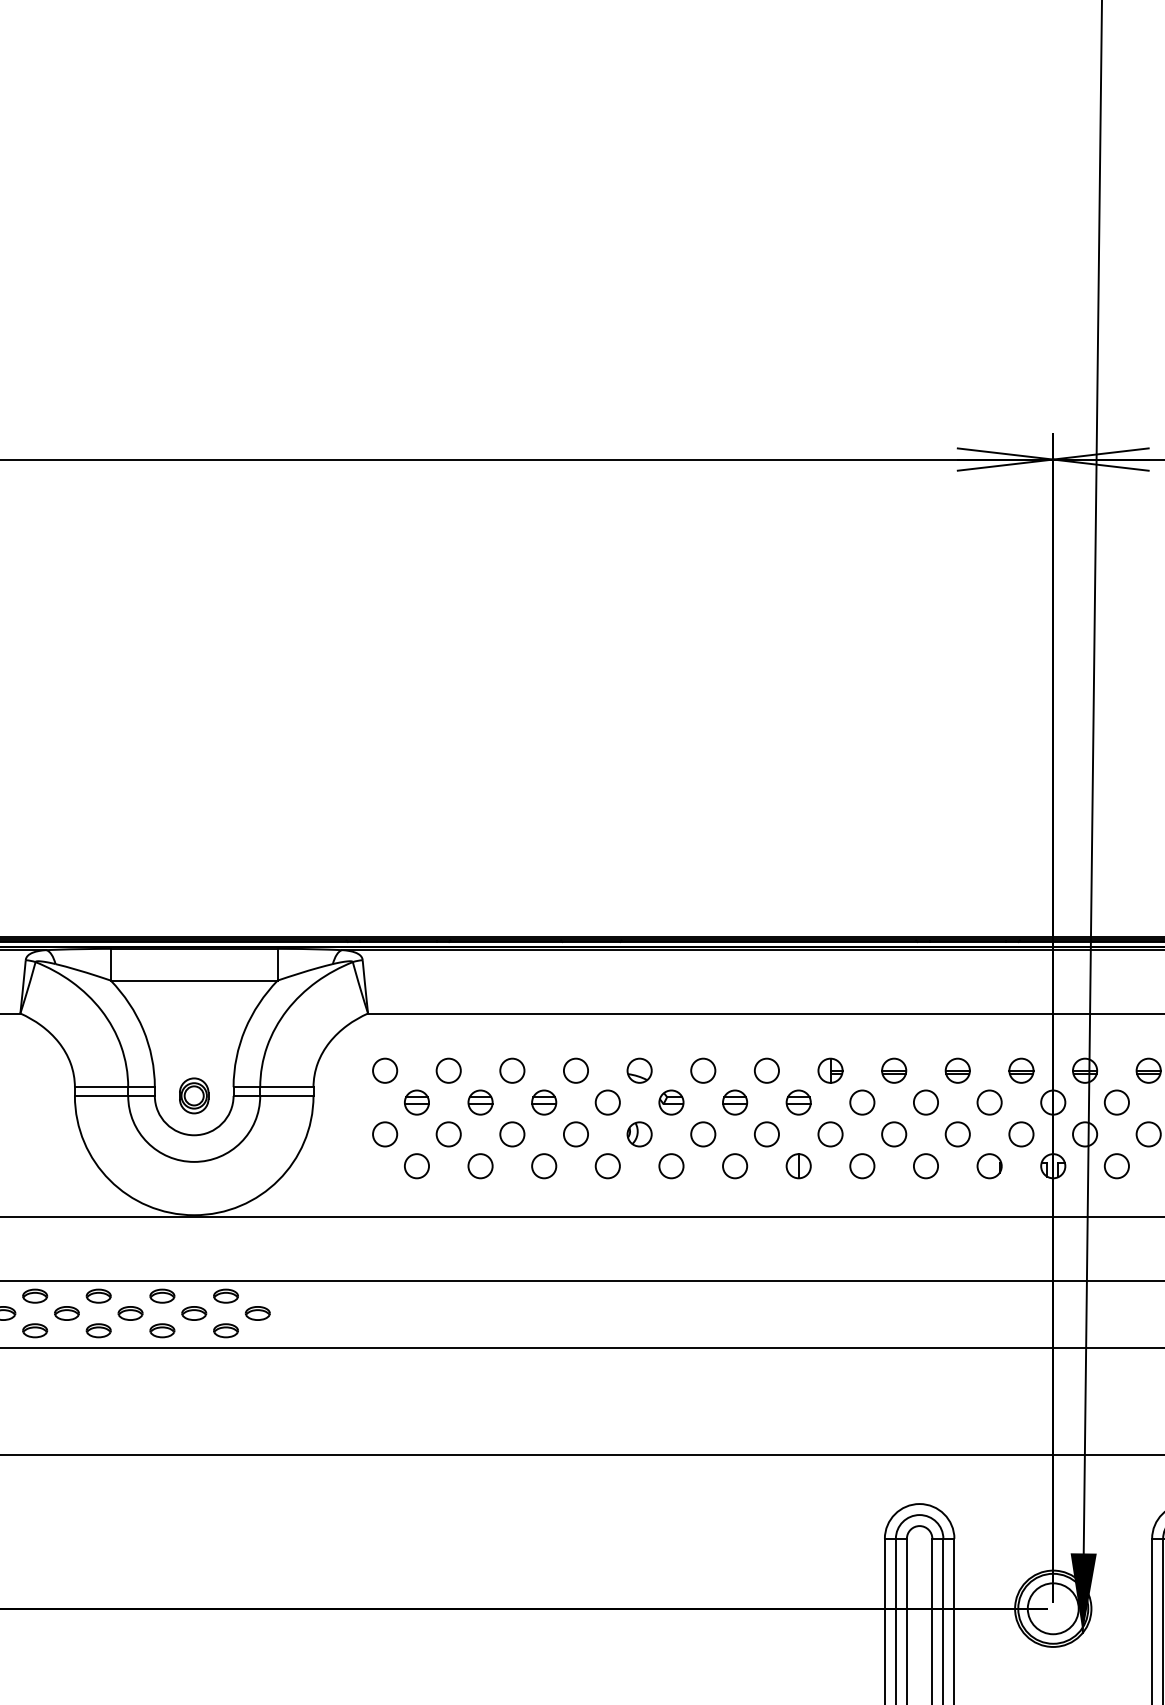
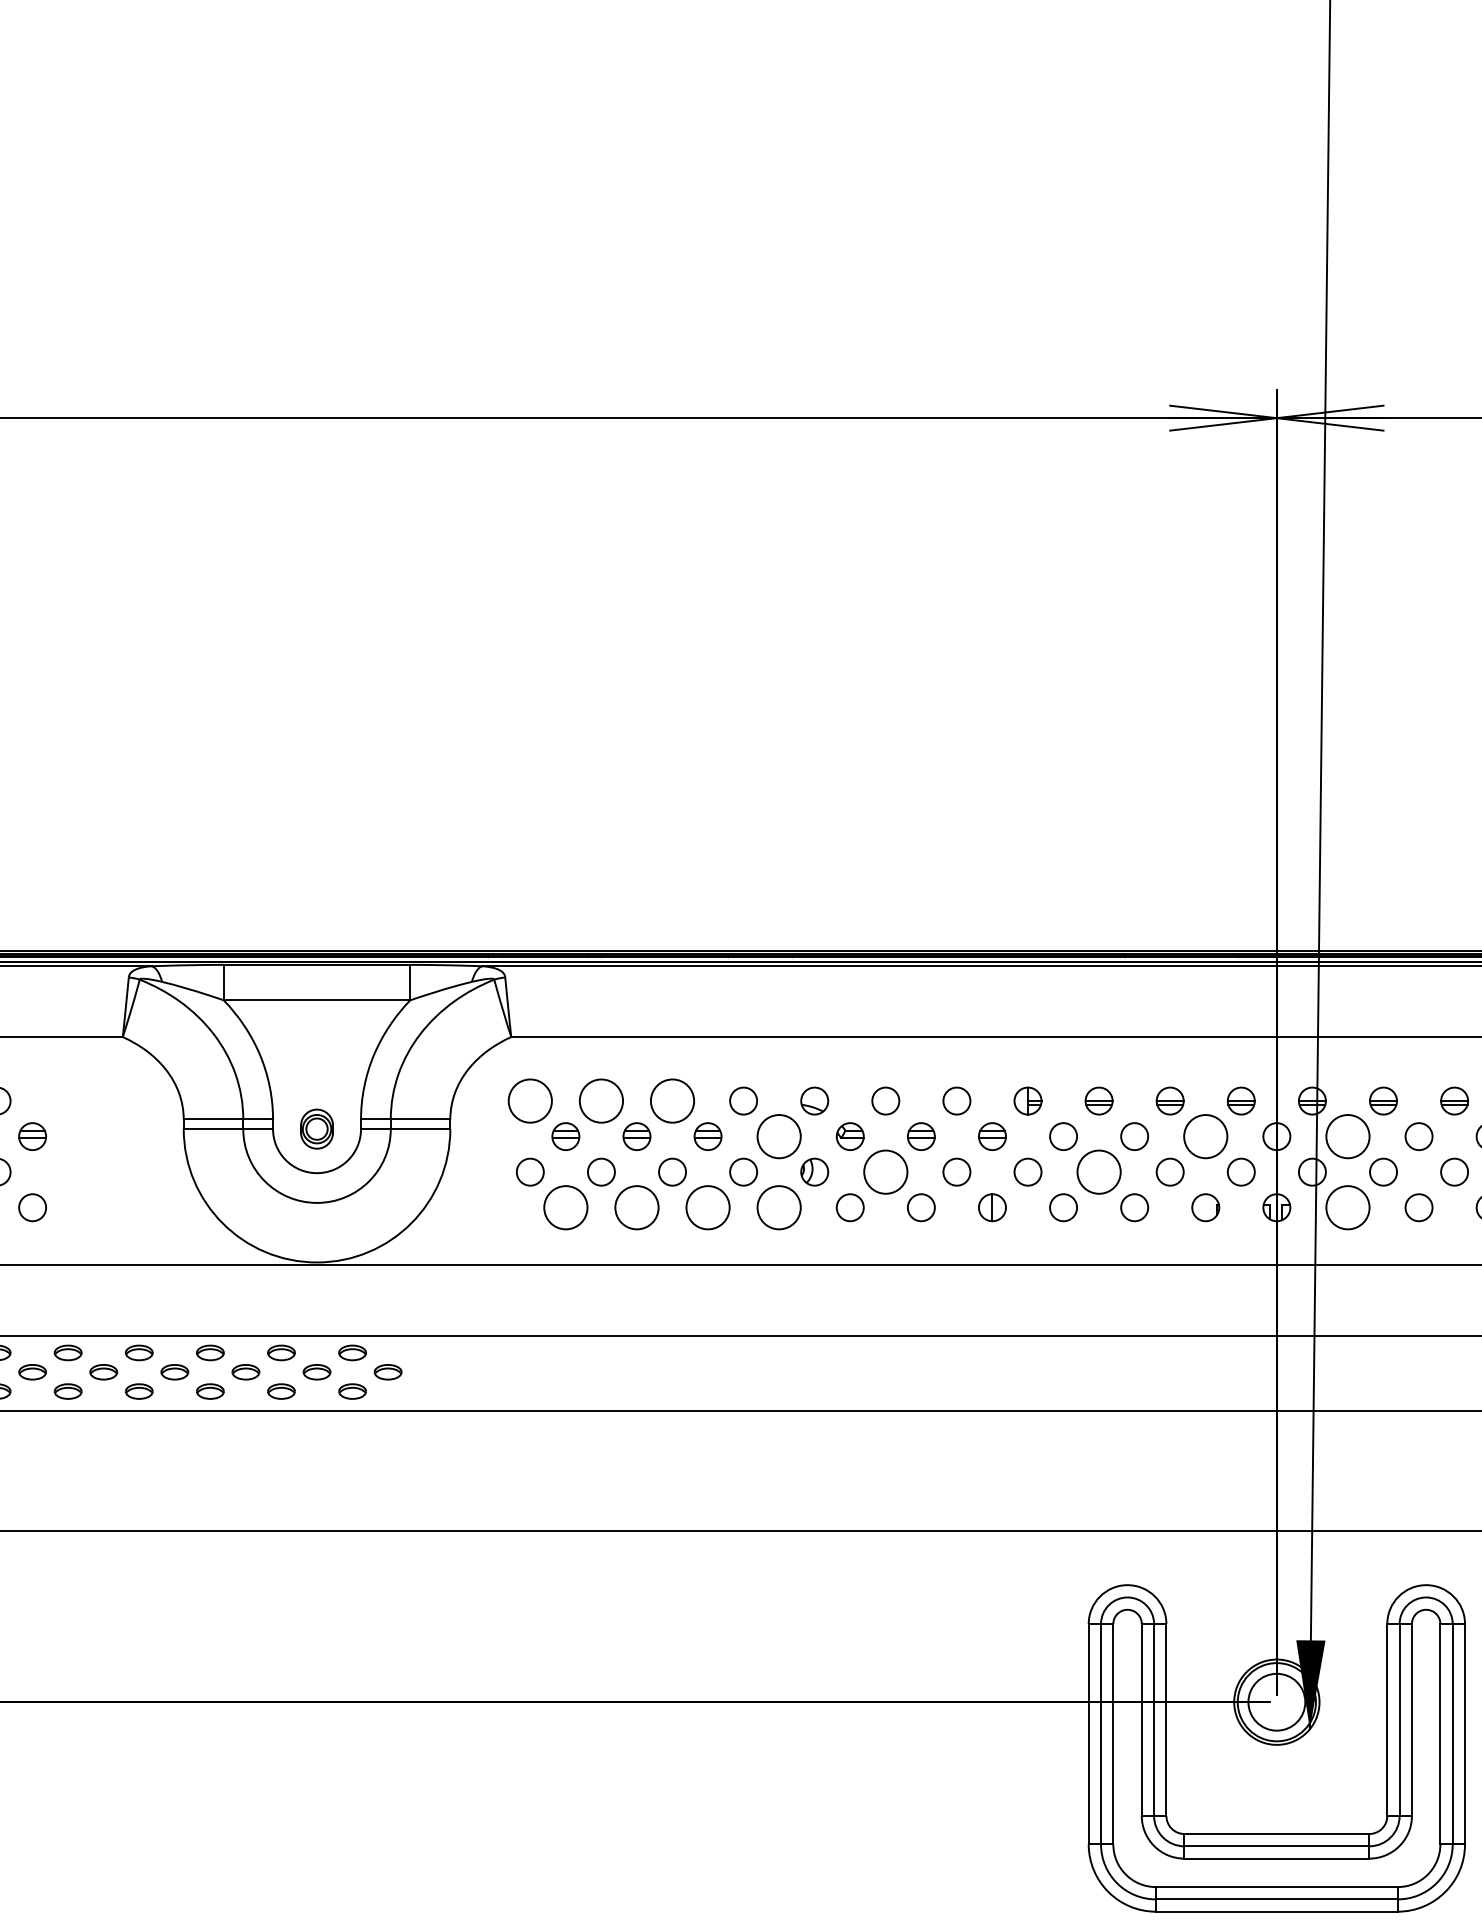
circle: (384, 1070) -> (529, 1100), size x1.6
circle: (447, 1070) -> (600, 1100), size x1.6
circle: (512, 1070) -> (672, 1100), size x1.6
circle: (607, 1102) -> (778, 1136), size x1.6
circle: (989, 1102) -> (1205, 1136), size x1.6
circle: (1116, 1102) -> (1347, 1136), size x1.6
circle: (702, 1133) -> (885, 1171), size x1.6
circle: (893, 1133) -> (1098, 1171), size x1.6
circle: (416, 1166) -> (565, 1207), size x1.6
circle: (480, 1166) -> (636, 1207), size x1.6
circle: (543, 1166) -> (707, 1207), size x1.6
circle: (607, 1166) -> (778, 1207), size x1.6
circle: (1116, 1166) -> (1347, 1207), size x1.6

